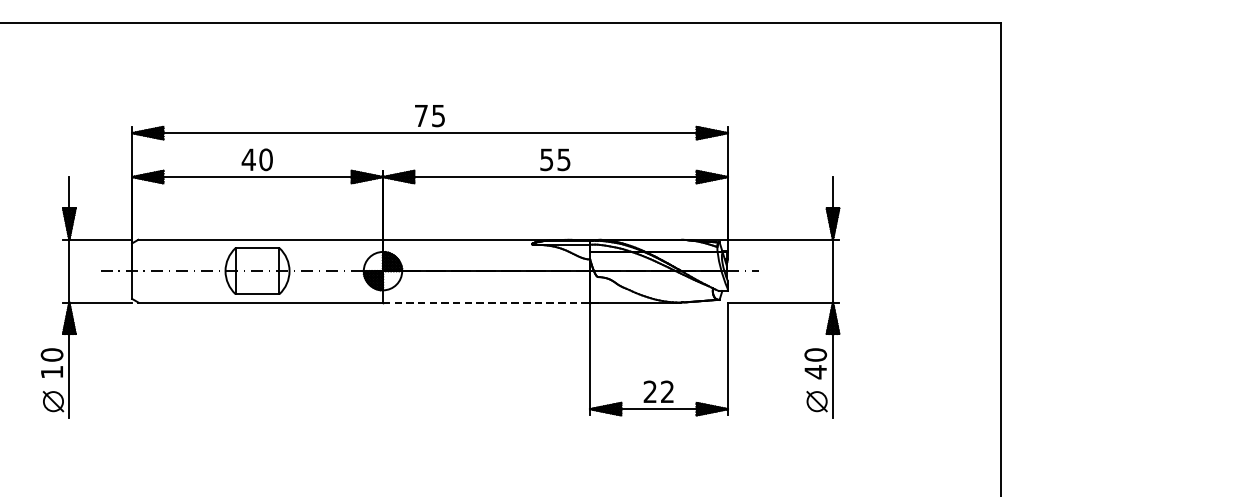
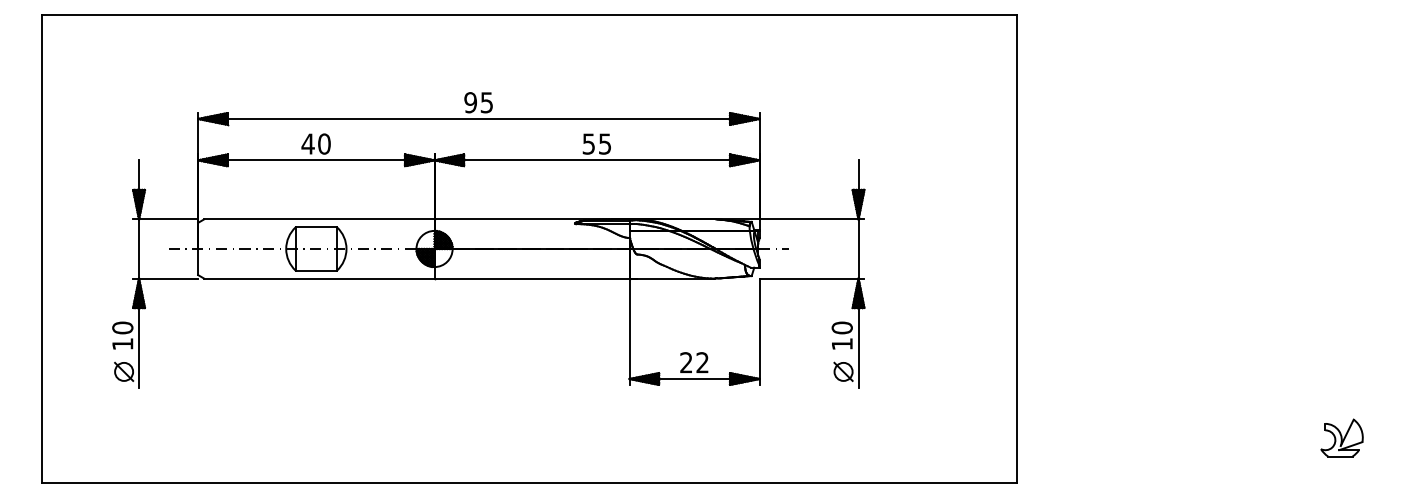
text: (421, 115) -> (470, 102), 75 -> 95
line: (486, 302) -> (532, 278), dashed -> solid
text: (815, 372) -> (842, 344), 40 -> 10

